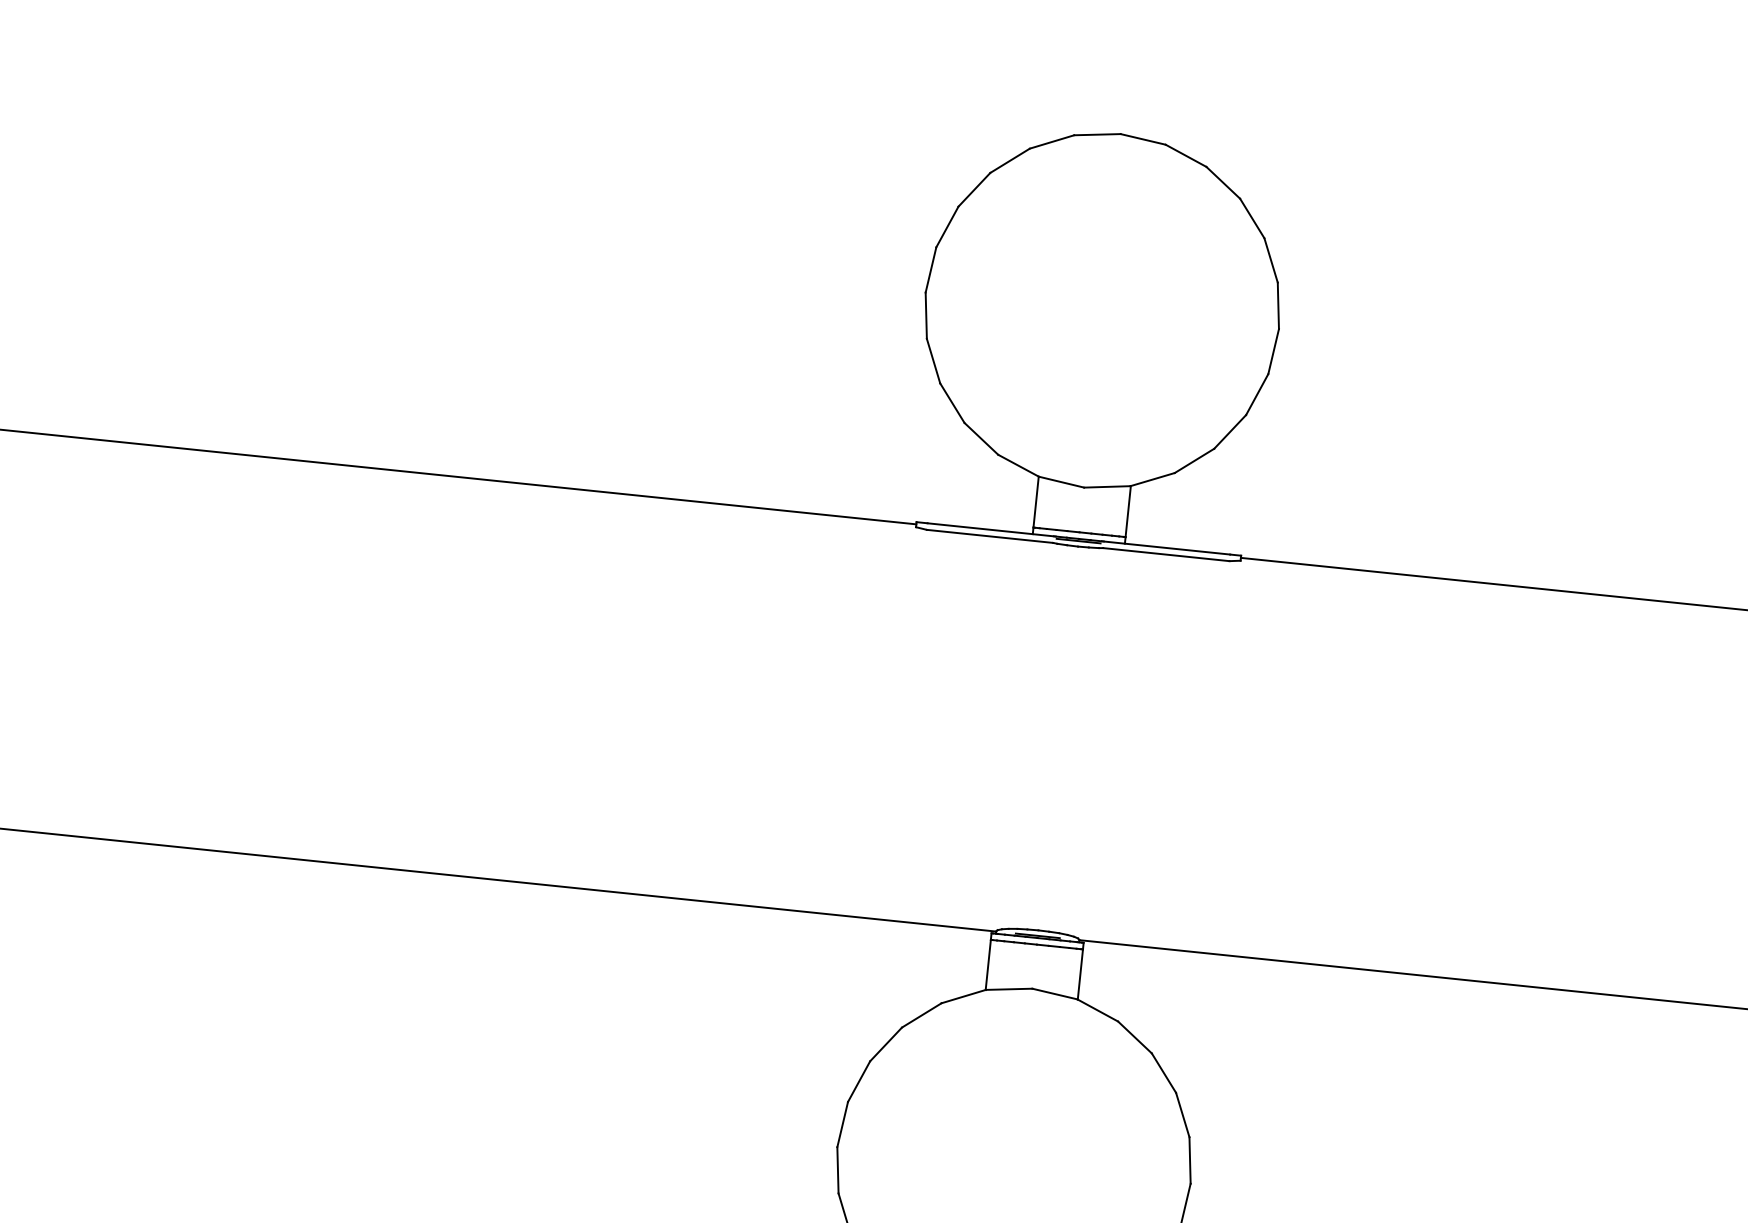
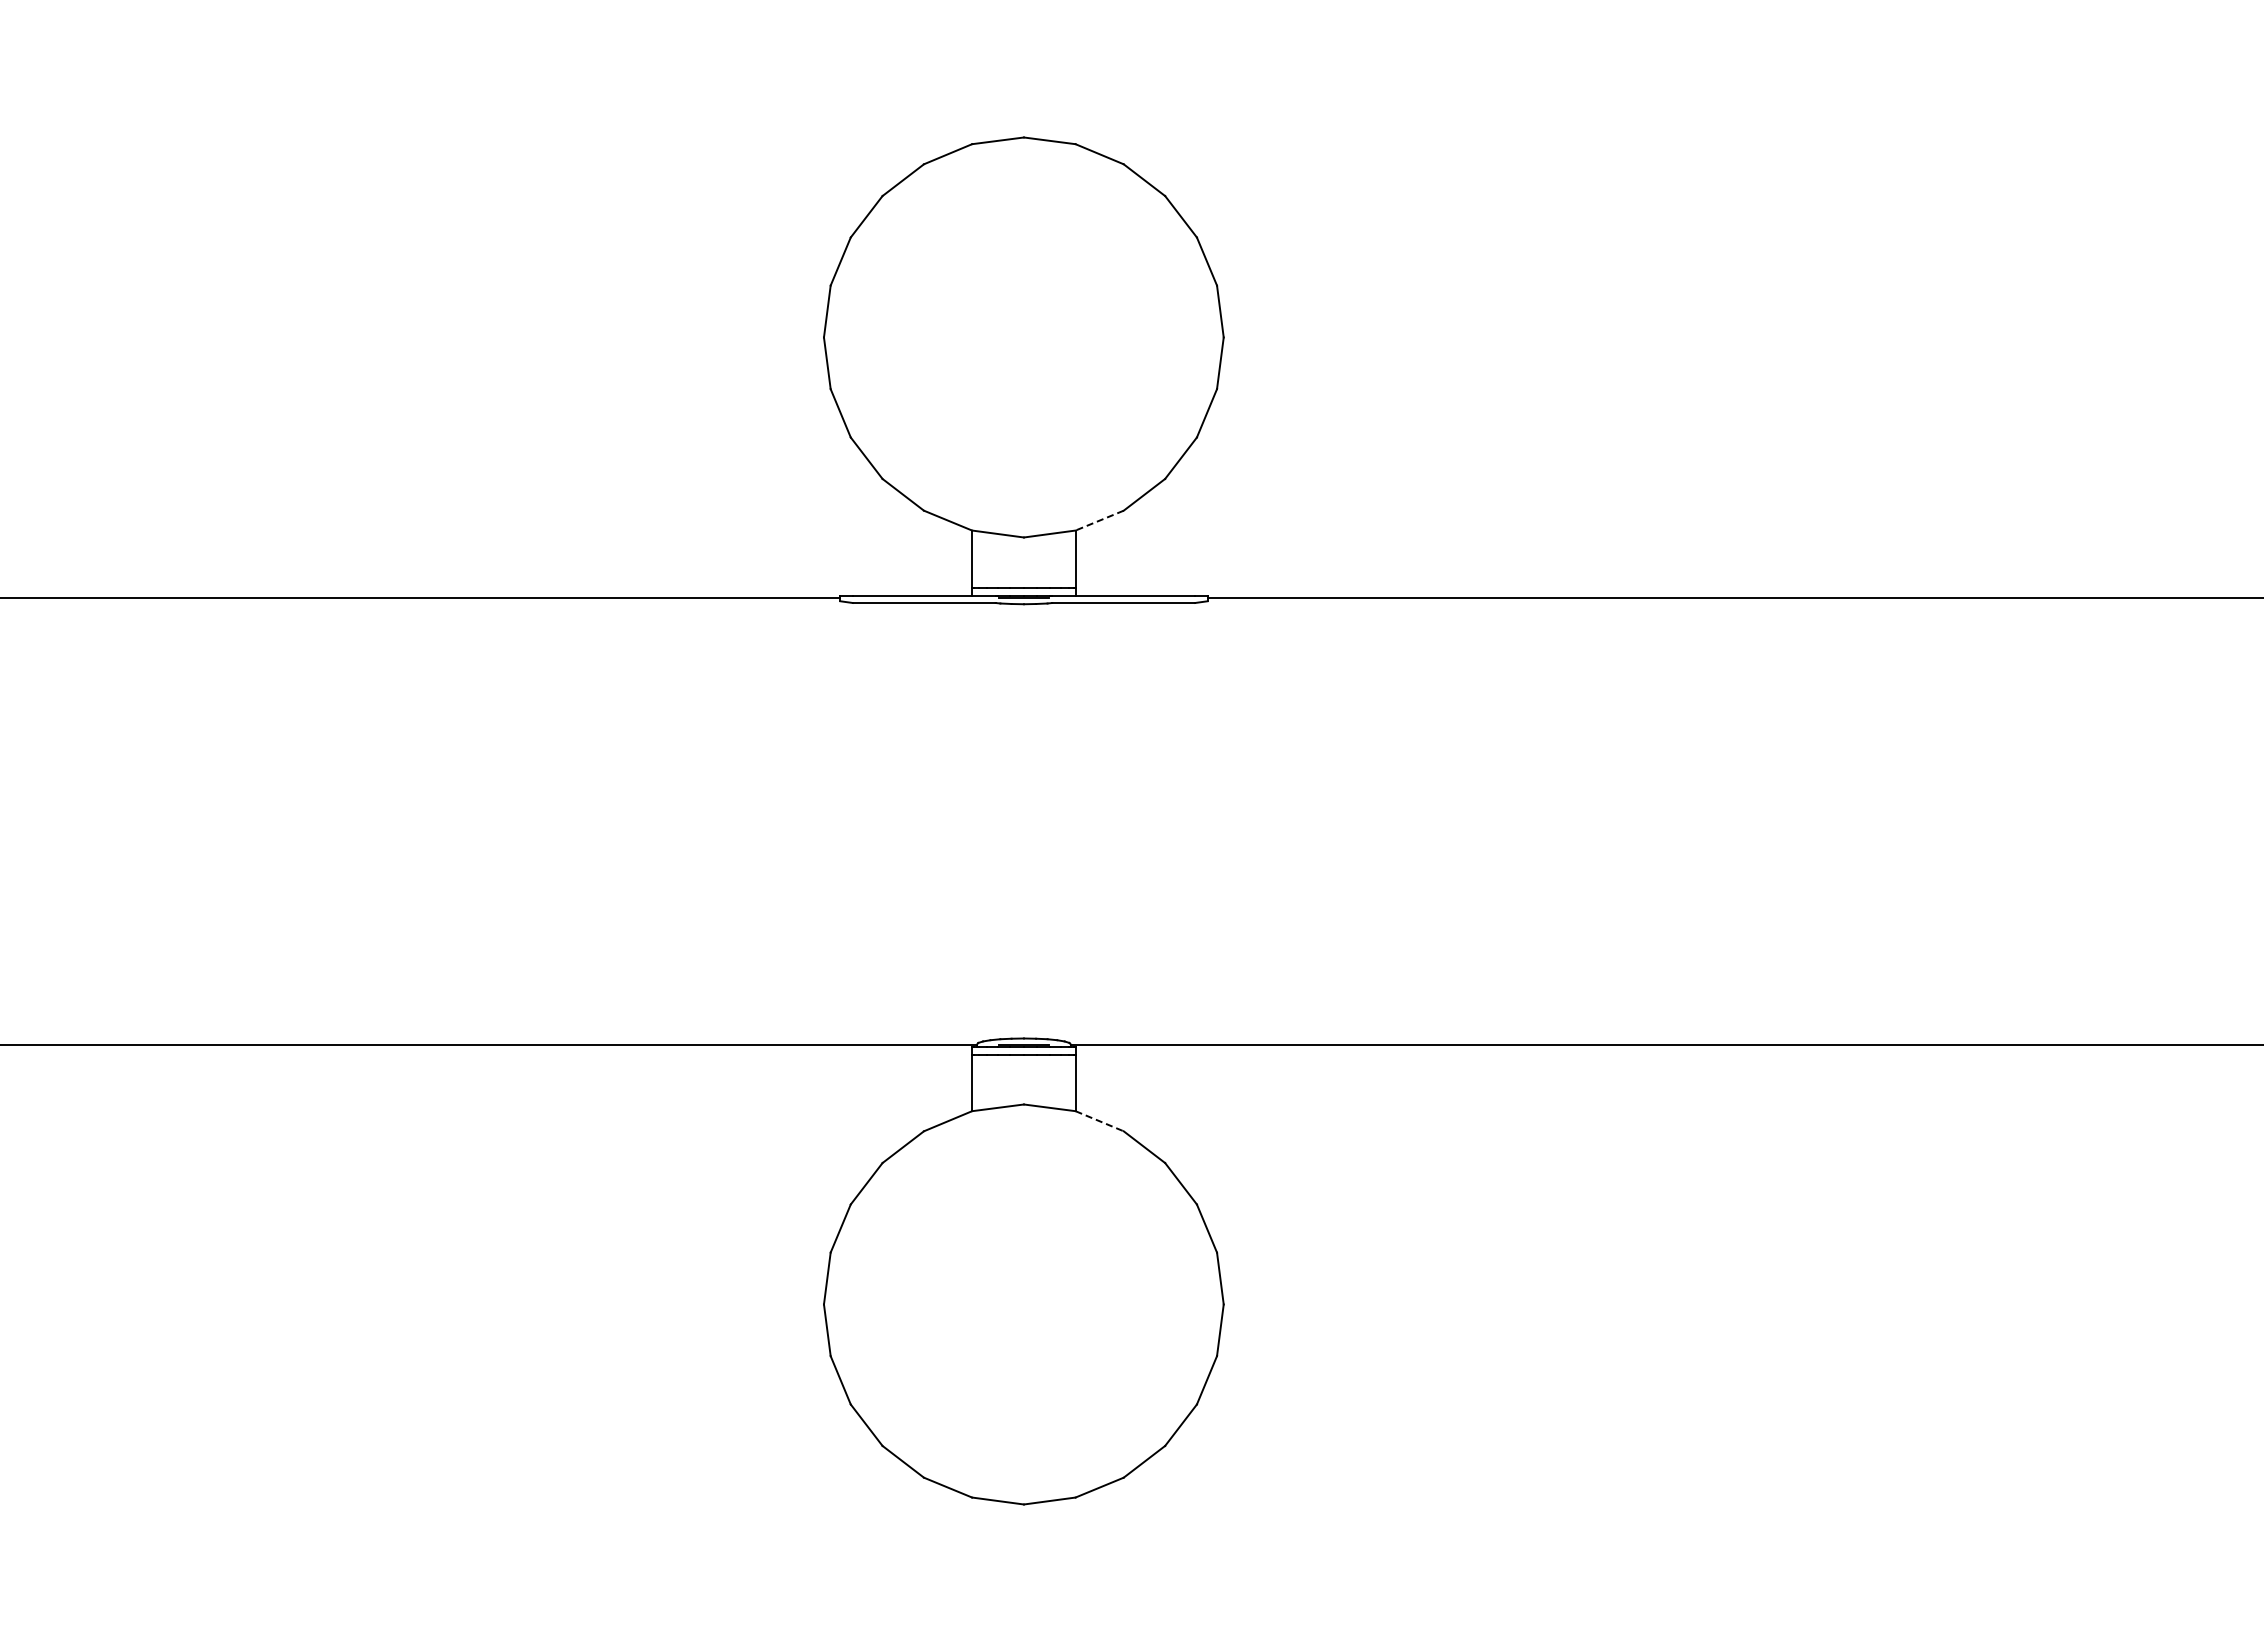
line: (1152, 479) -> (1099, 520), solid -> dashed
line: (1098, 1010) -> (1100, 1121), solid -> dashed

